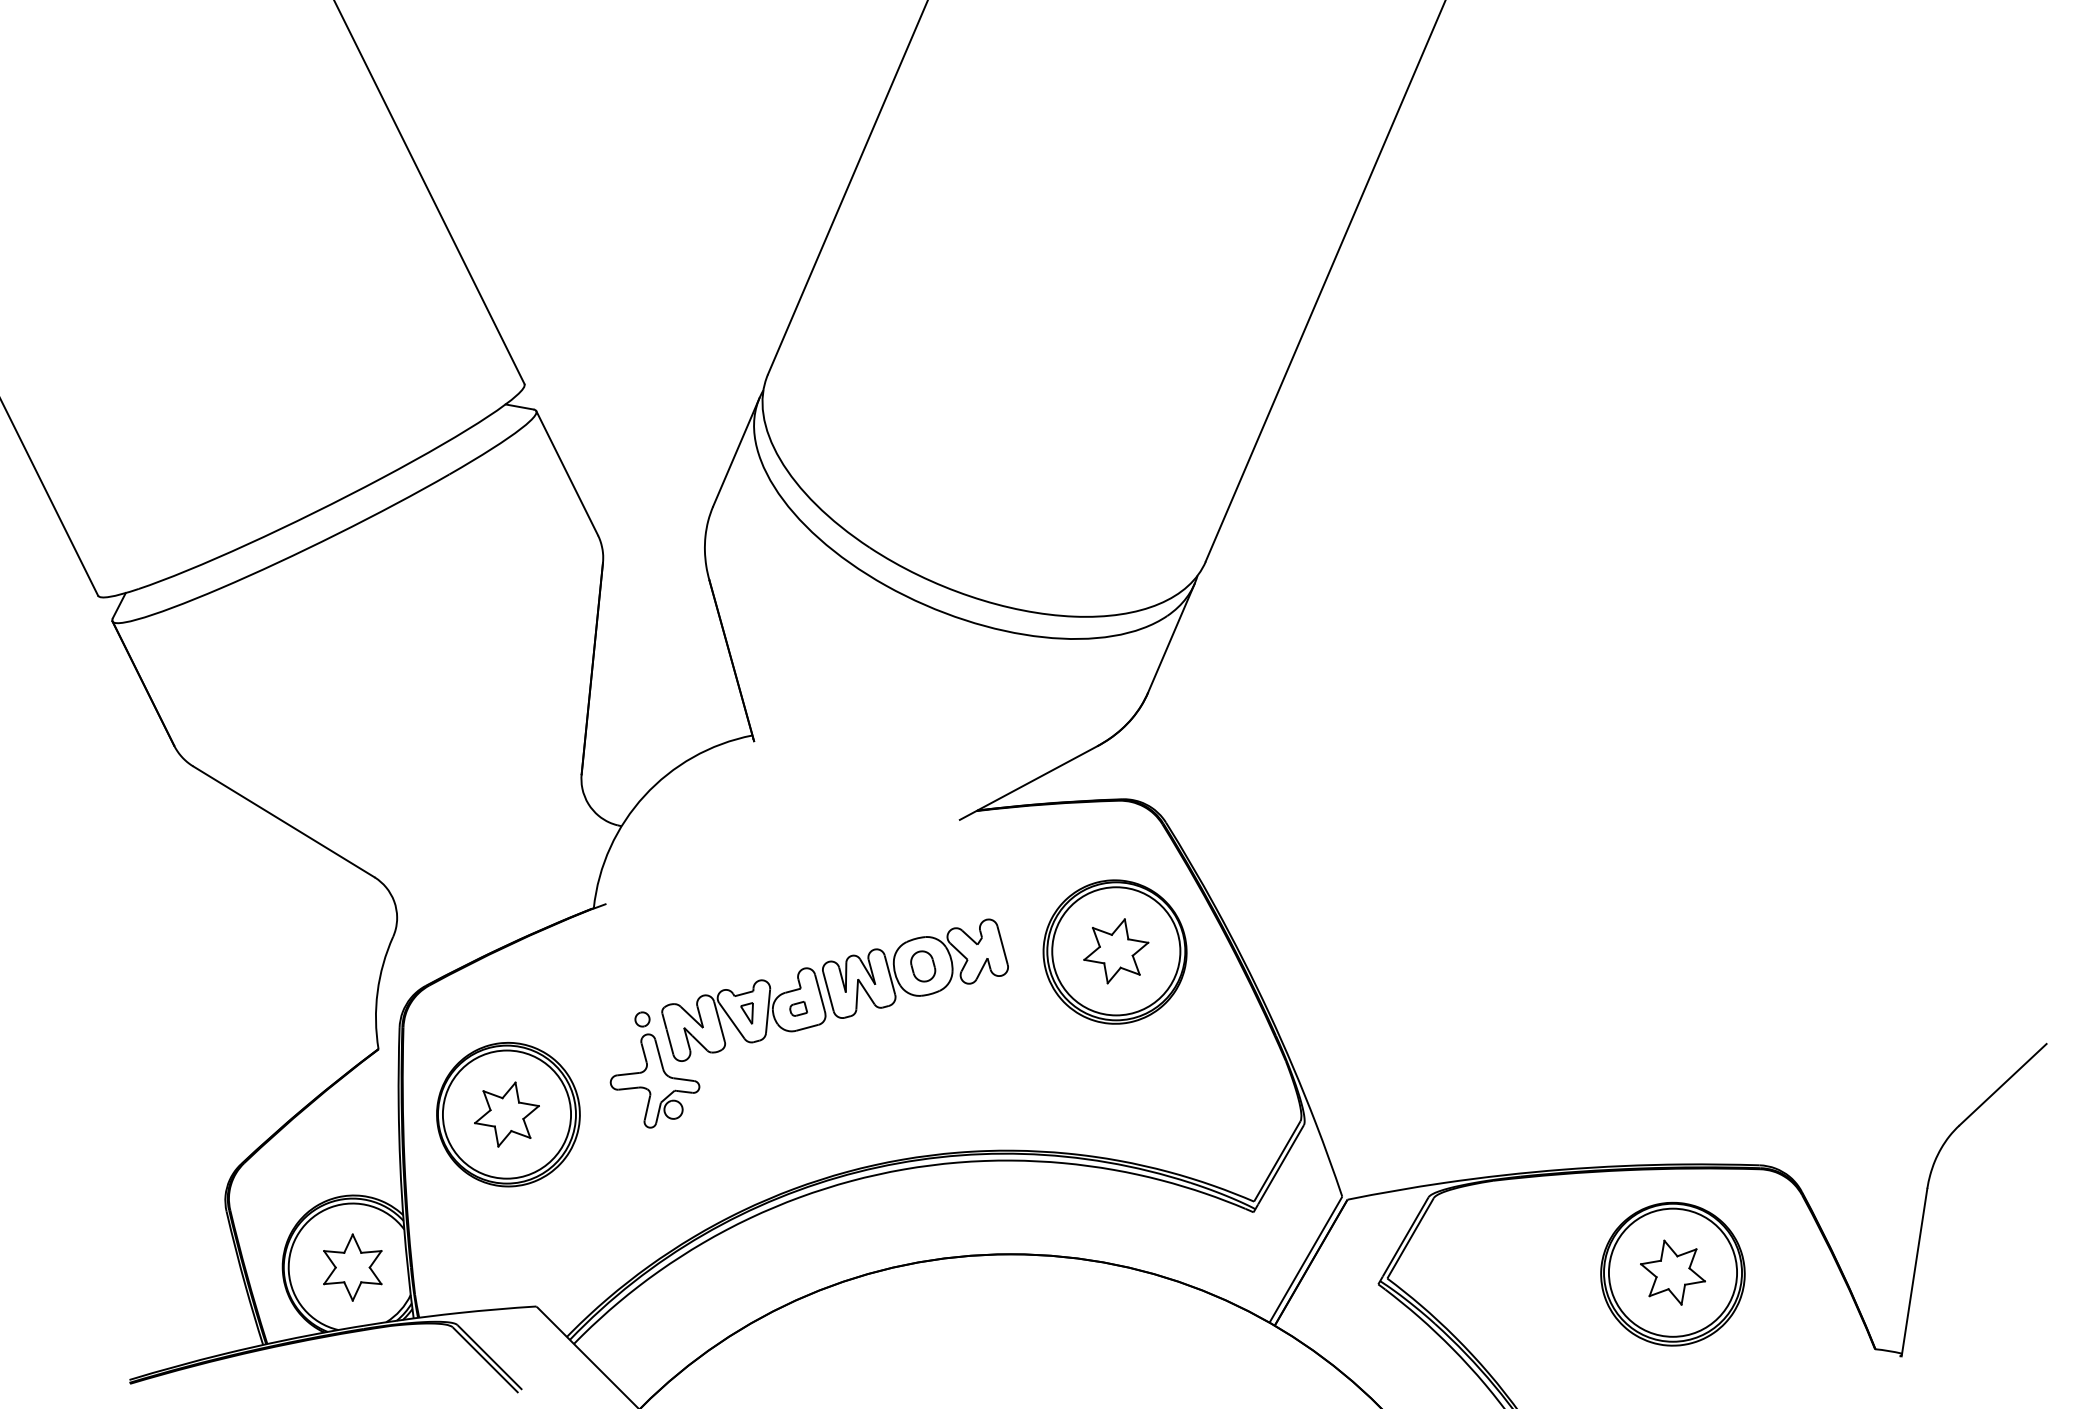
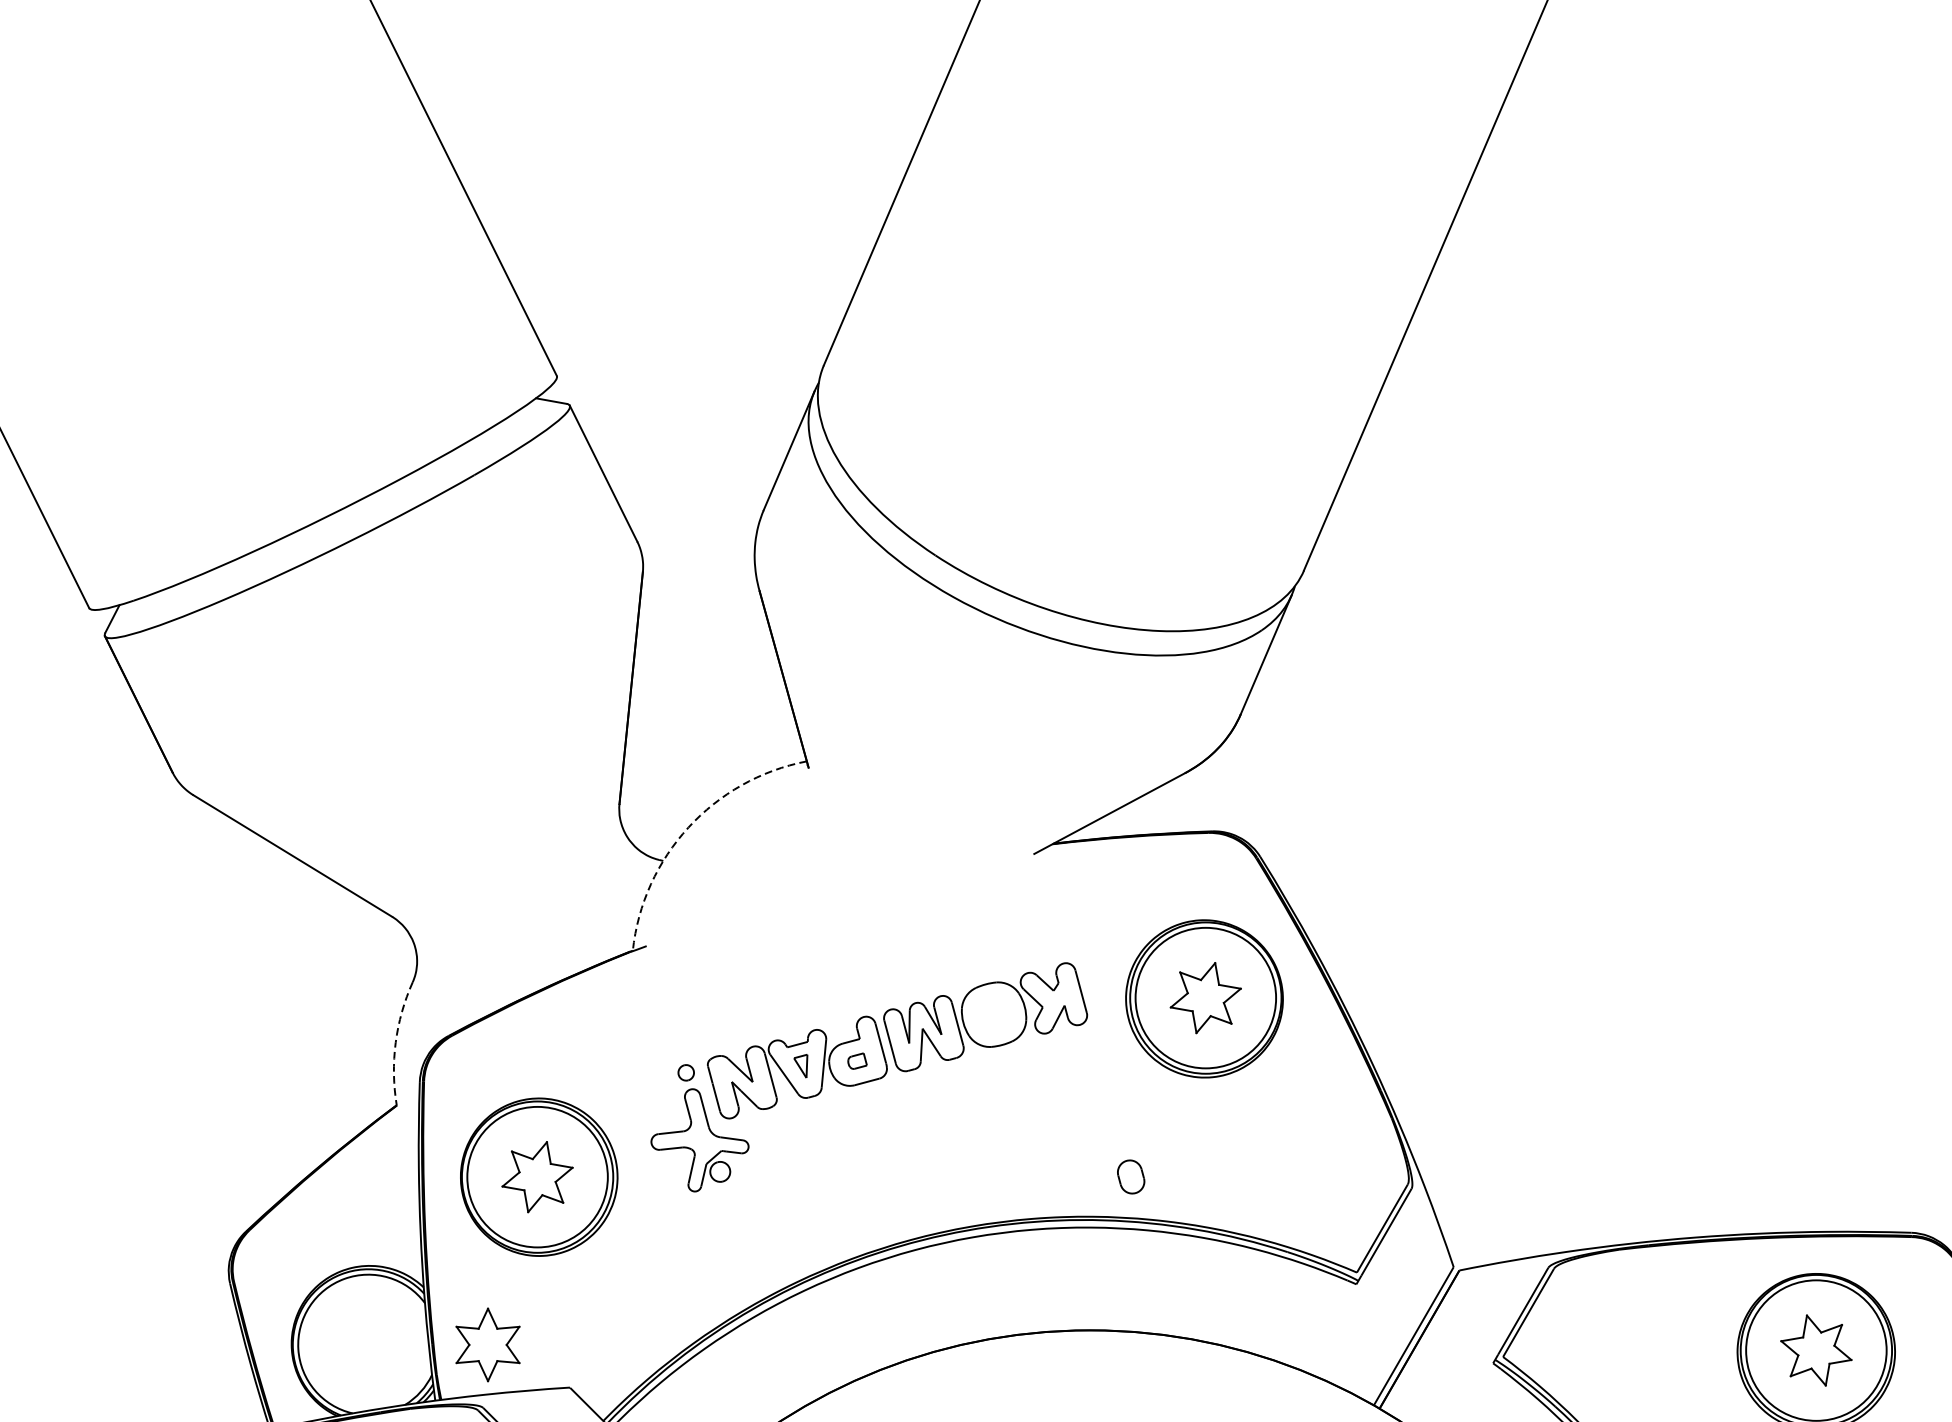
arc: (644, 795) -> (688, 827), solid -> dashed
part: (923, 966) -> (1131, 1177), moved
arc: (377, 992) -> (395, 1043), solid -> dashed
part: (352, 1267) -> (487, 1344), moved

